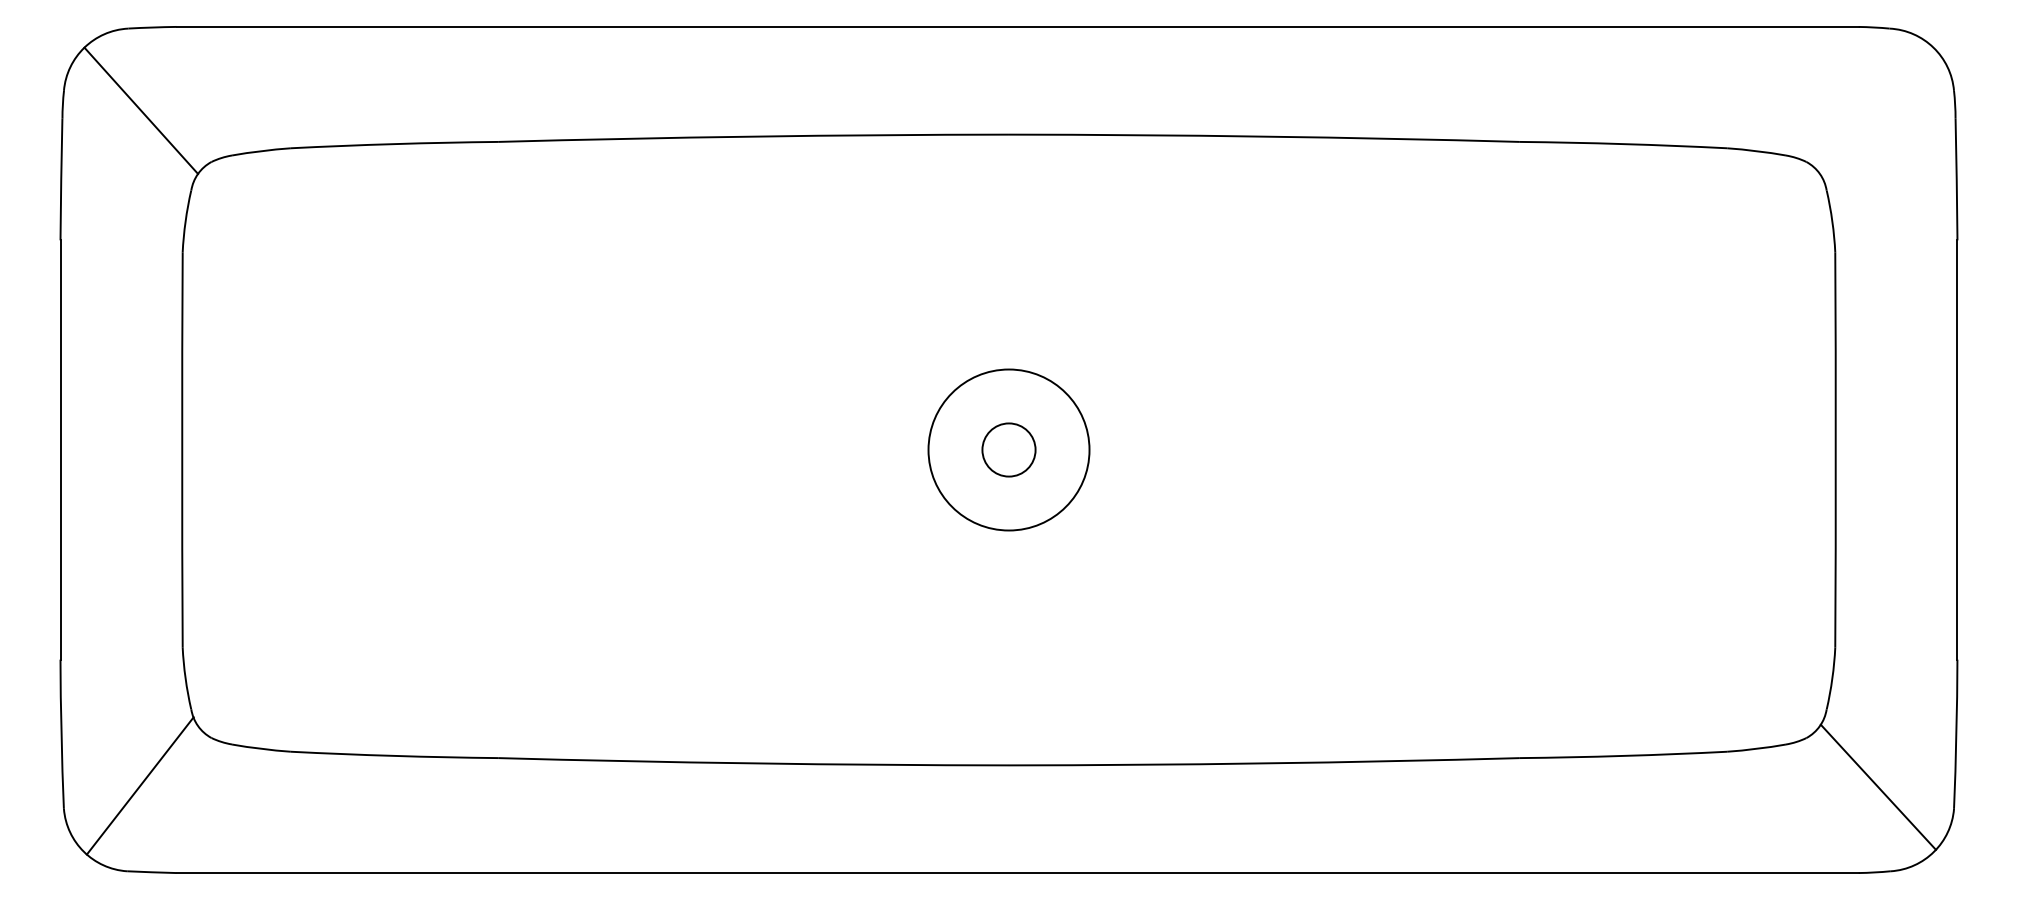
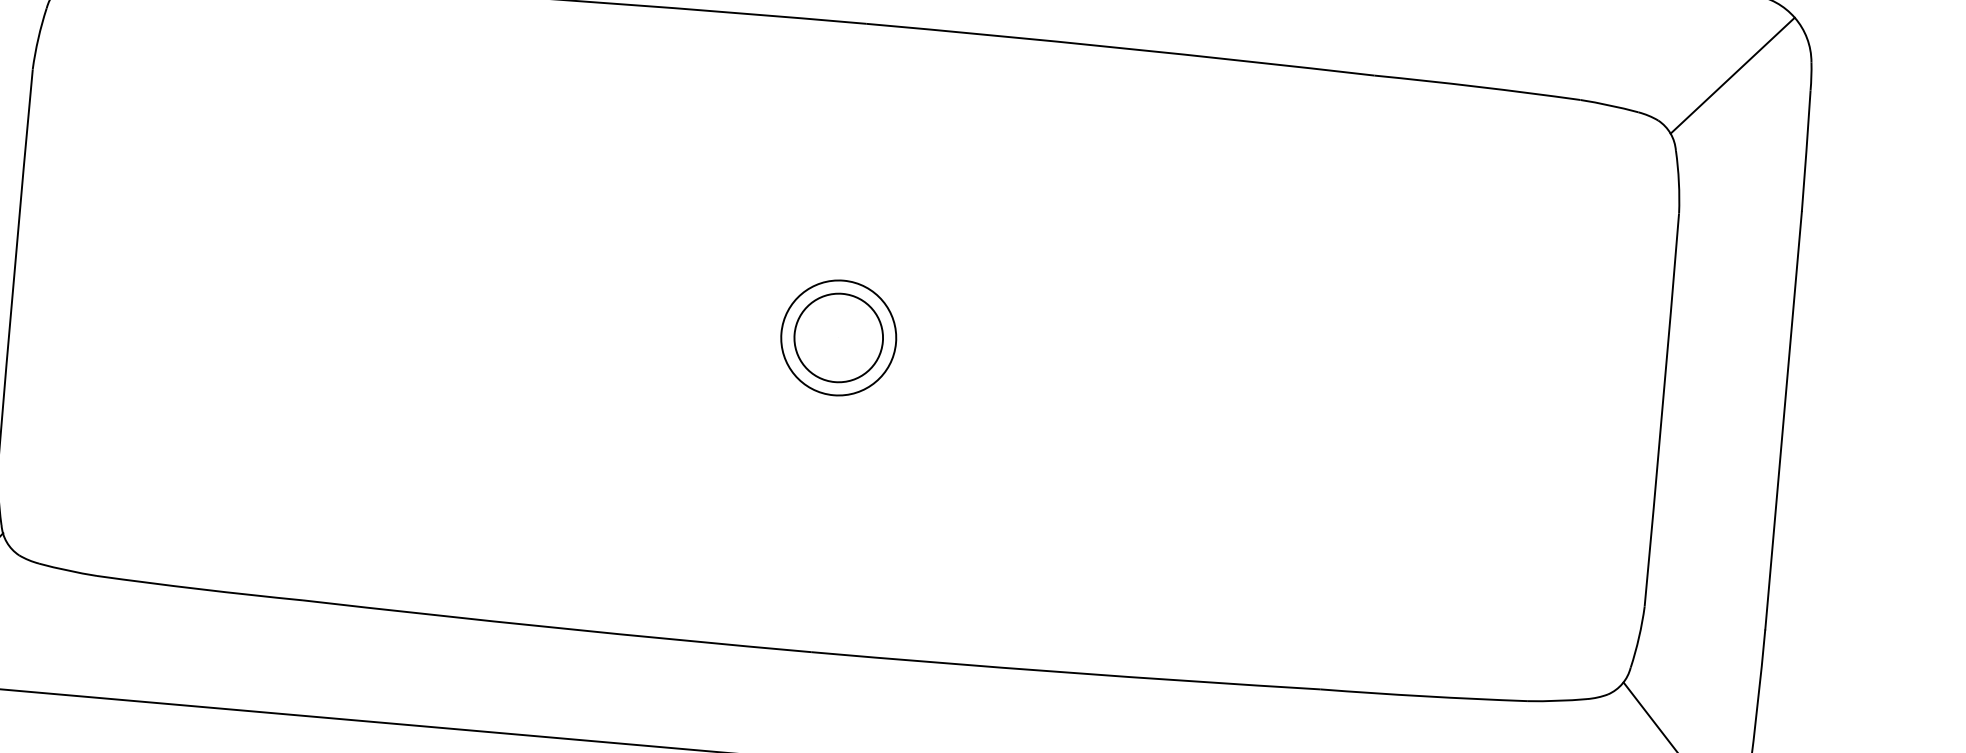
line: (1876, 110) -> (1732, 75), added
circle: (1008, 449) -> (838, 337), size x0.71
circle: (1008, 449) -> (838, 337), size x1.67

